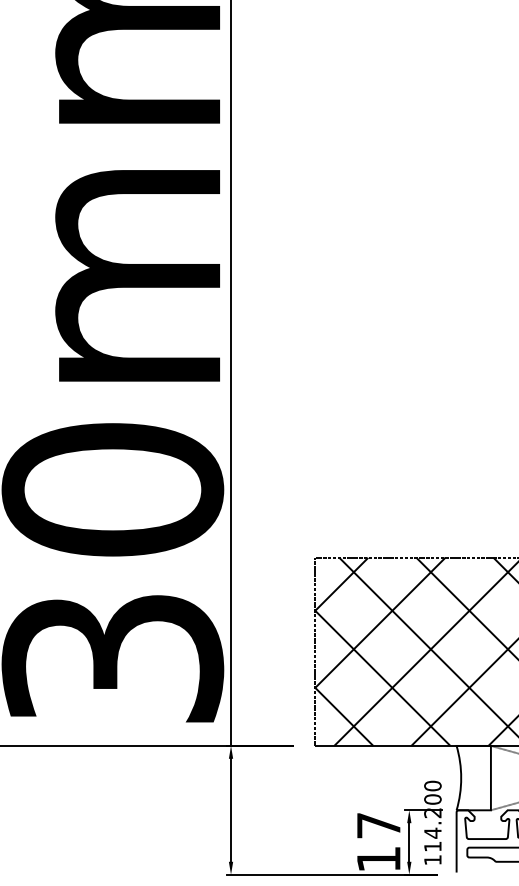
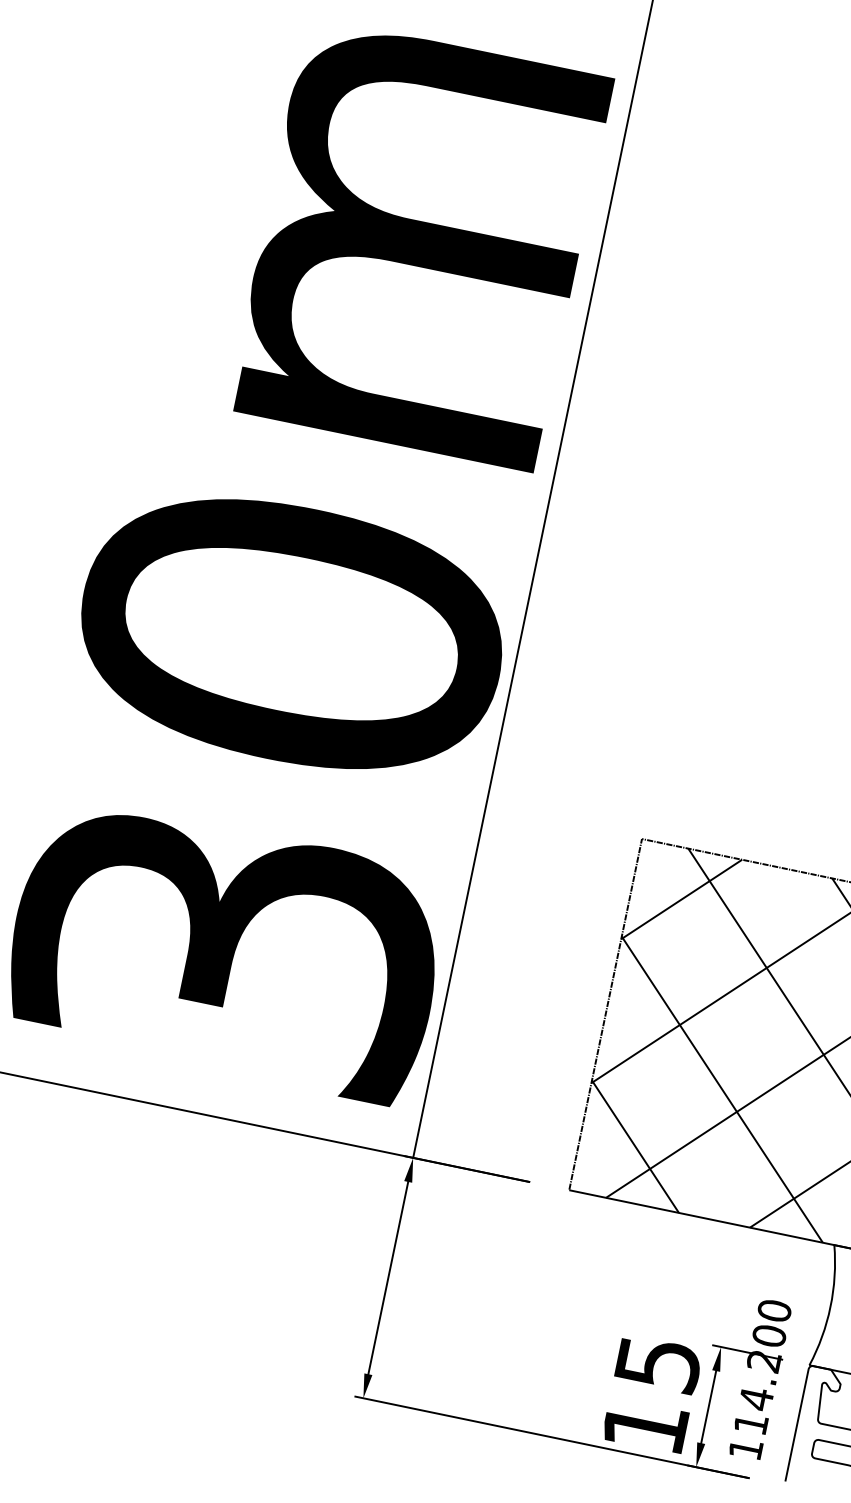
text: (379, 825) -> (659, 1363), 17 -> 15

